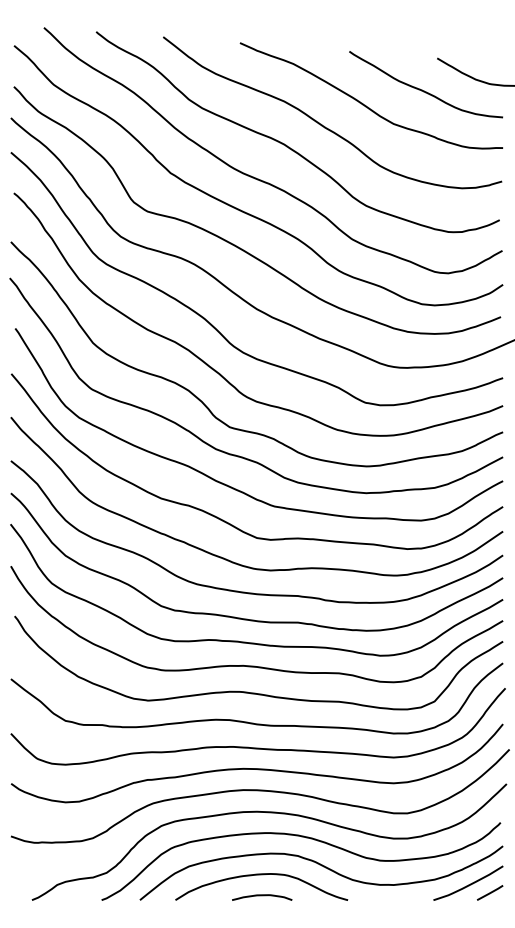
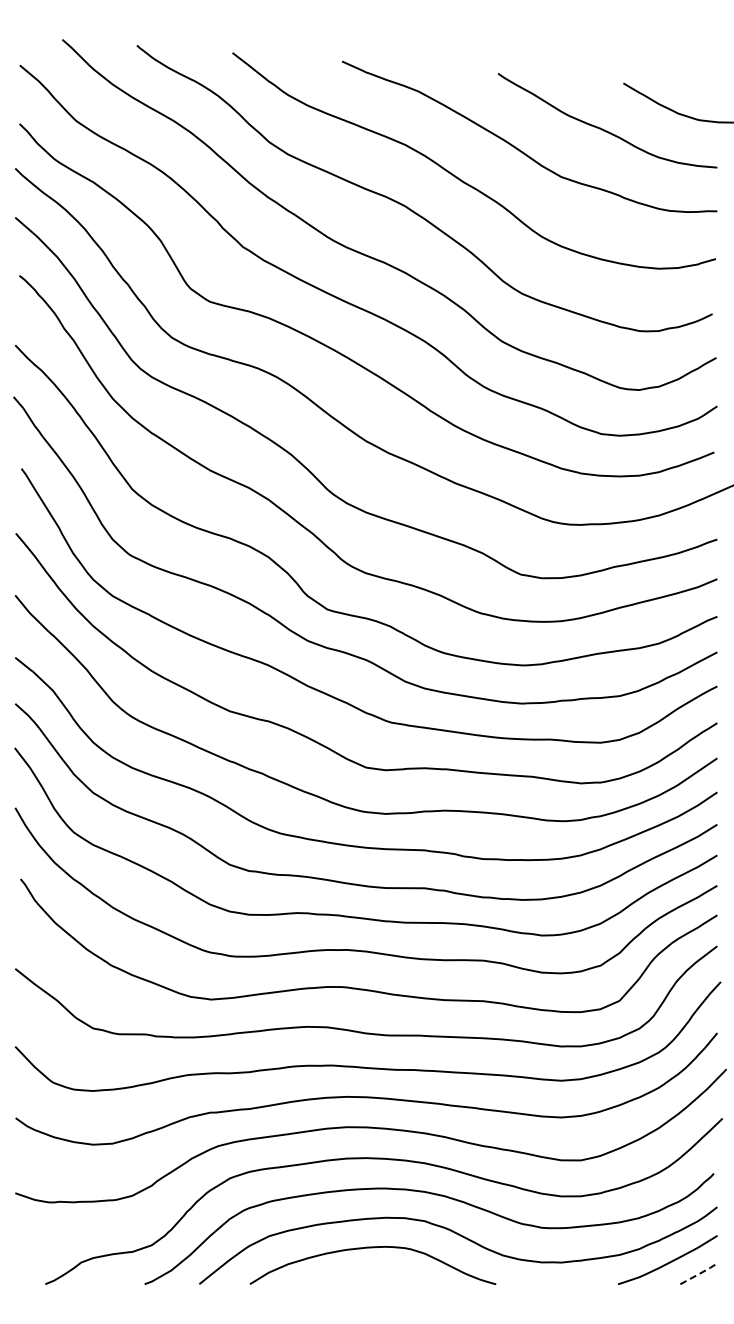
line: (490, 892) -> (699, 1273), solid -> dashed
curve: (262, 896) -> (373, 1278), removed

